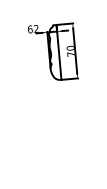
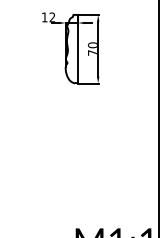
text: (30, 29) -> (44, 17), 62 -> 12

